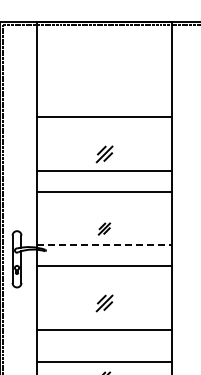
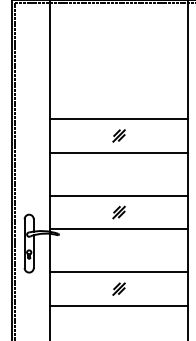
line: (104, 117) -> (119, 119), moved
part: (103, 154) -> (118, 135), size x0.71
line: (104, 191) -> (119, 195), moved
line: (104, 245) -> (119, 229), dashed -> solid
line: (104, 266) -> (119, 272), moved
part: (103, 303) -> (118, 289), size x0.71
line: (104, 329) -> (119, 305), moved

